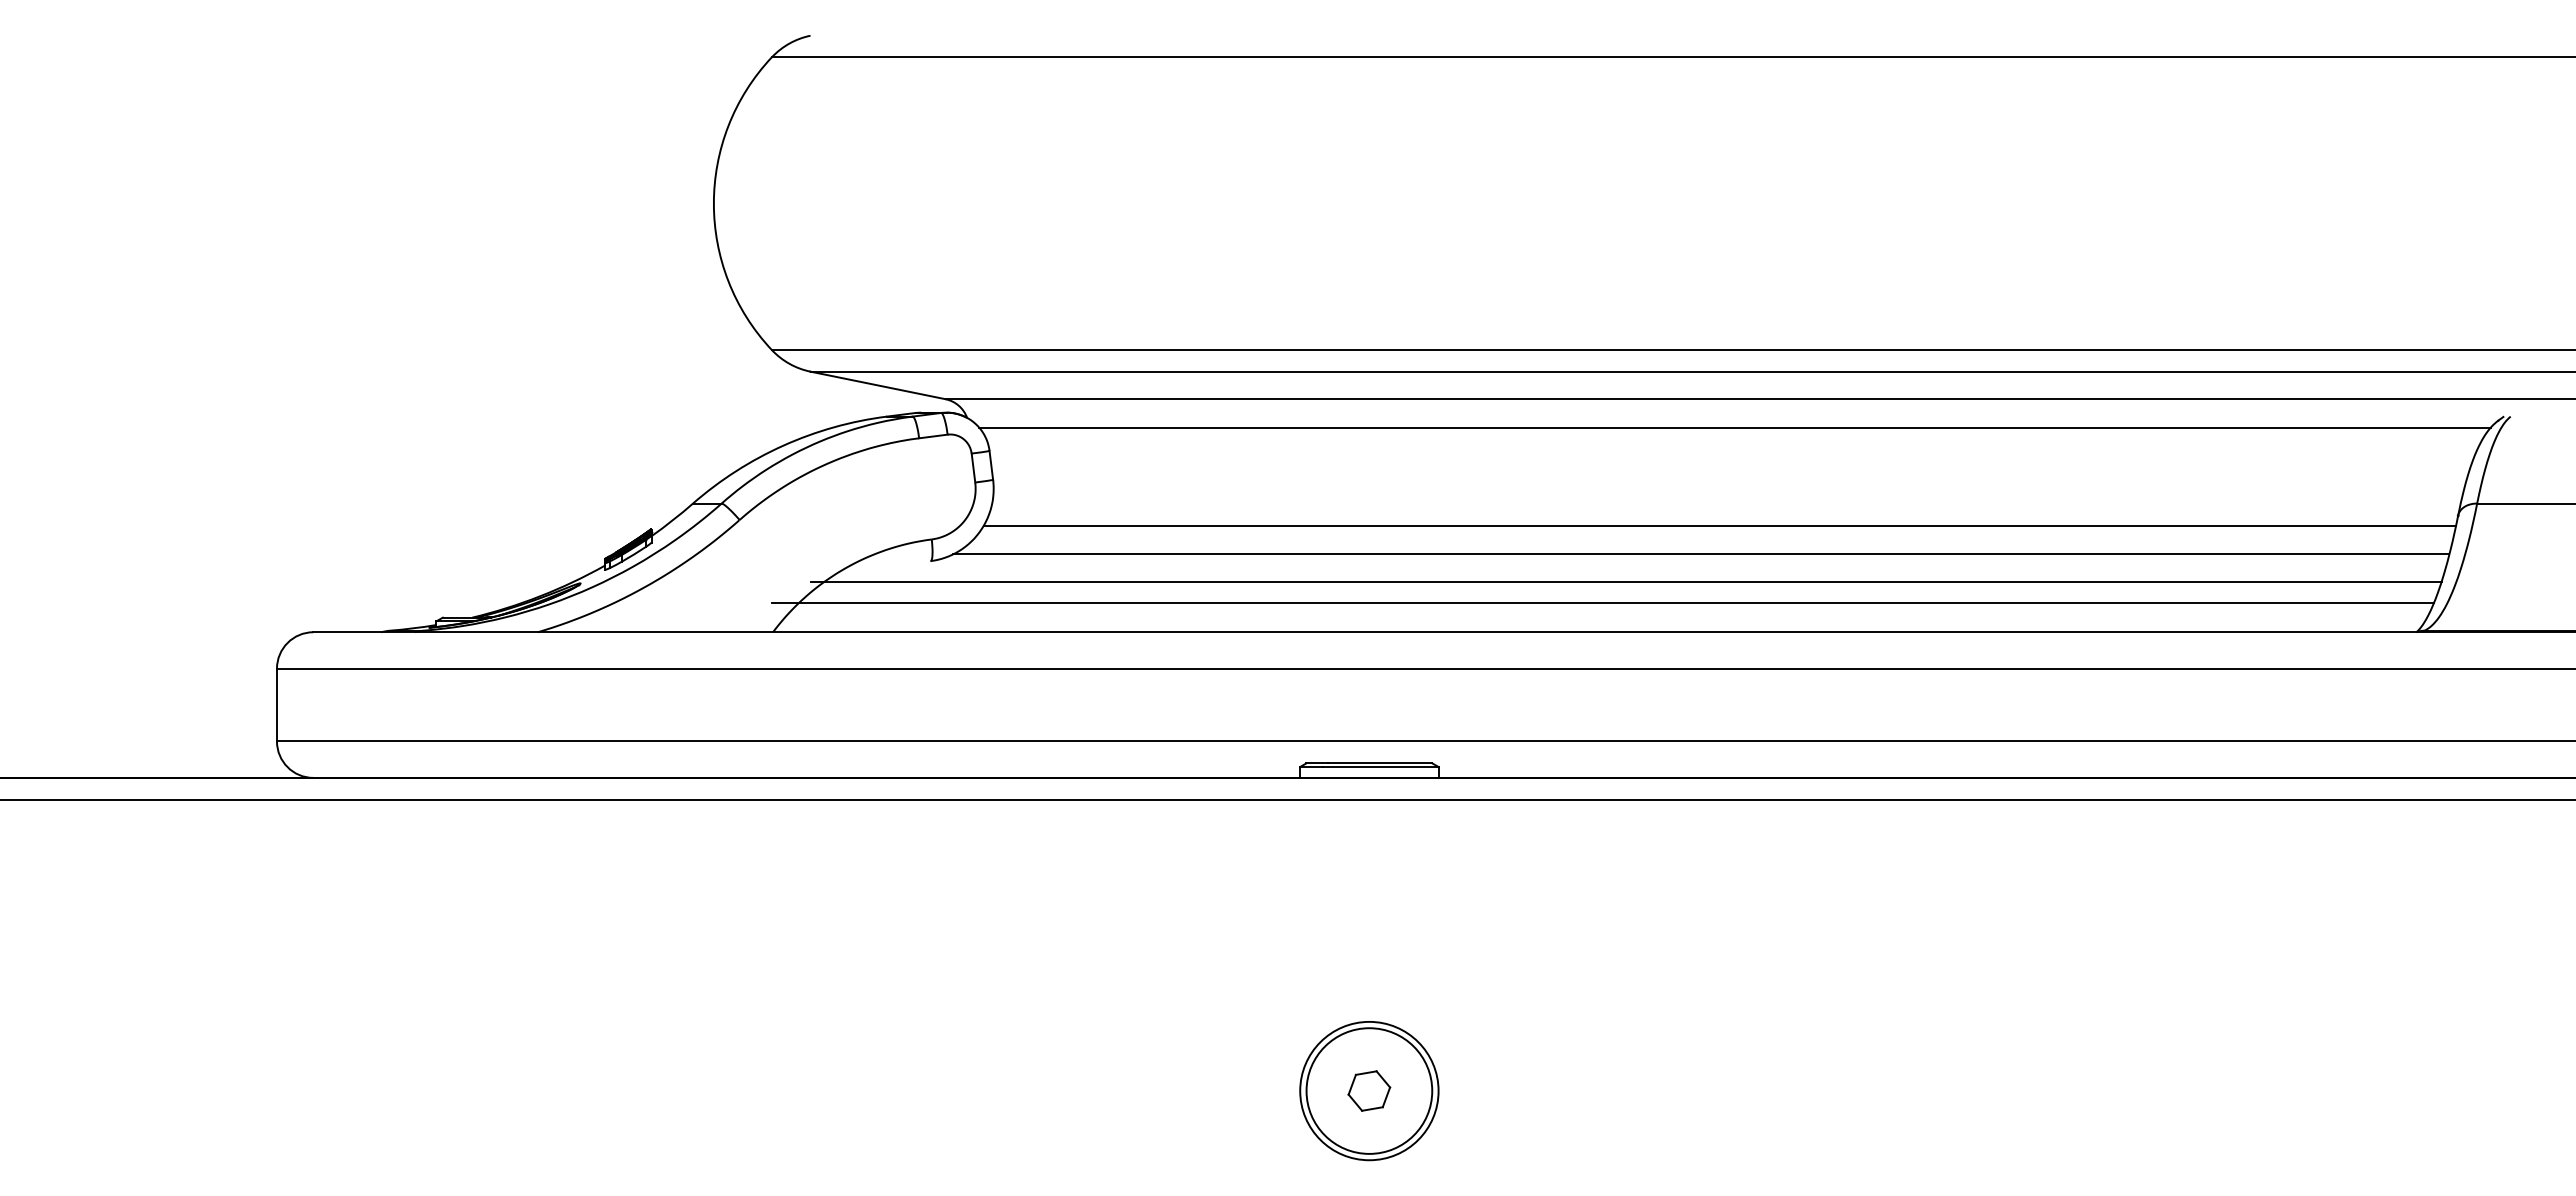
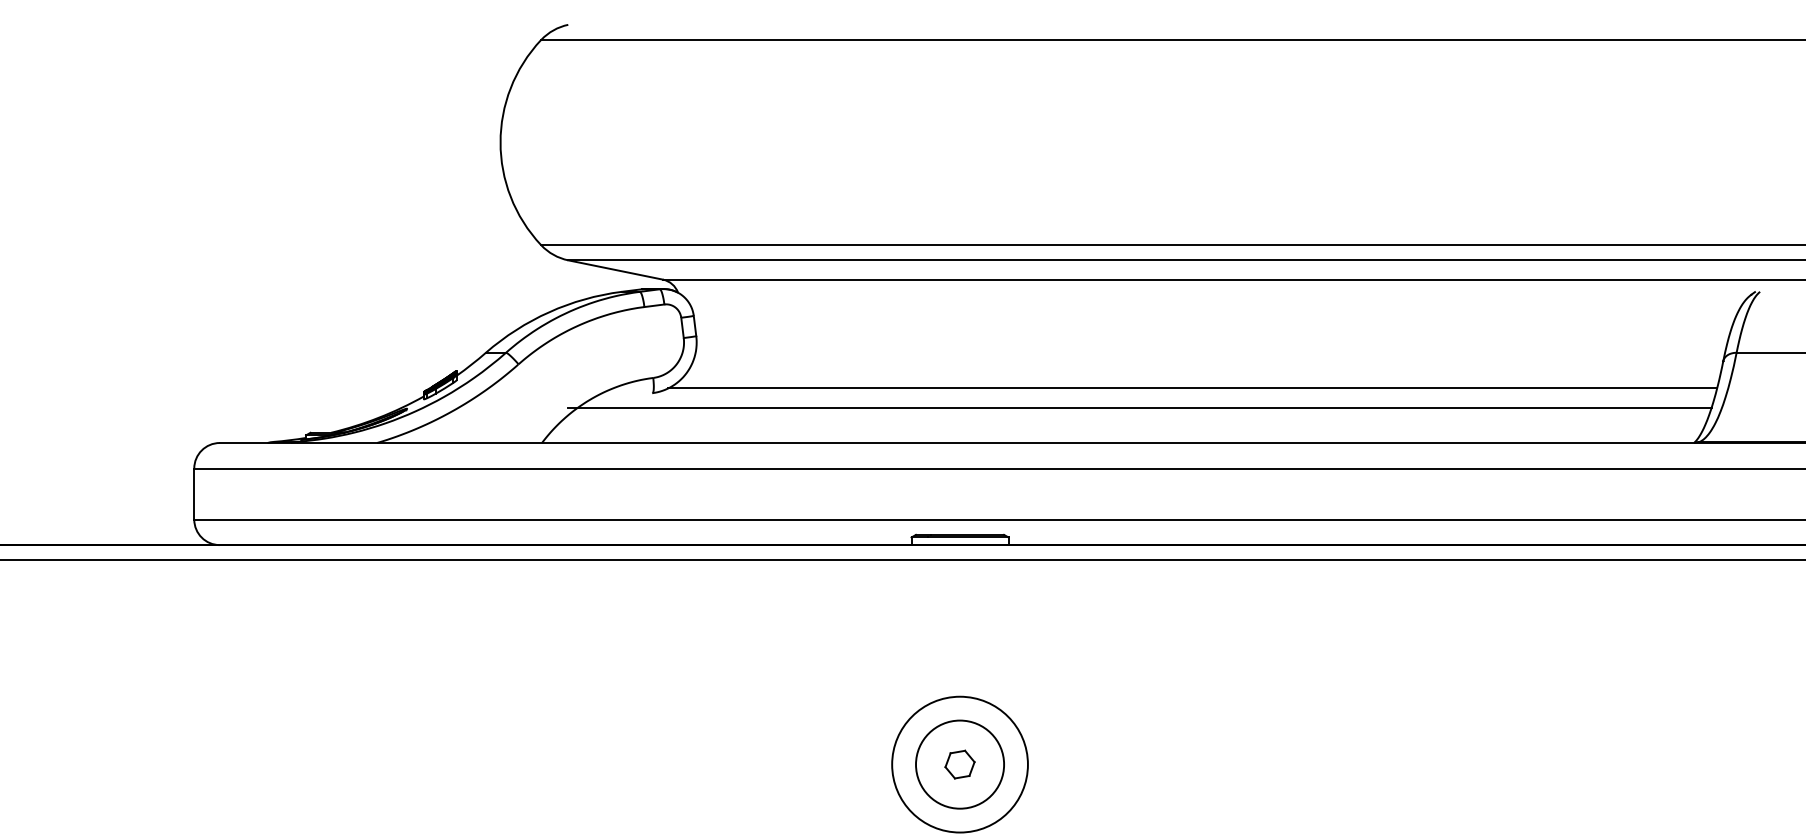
line: (1734, 427) -> (1215, 299), removed
line: (1719, 525) -> (1205, 368), removed
line: (1602, 603) -> (1123, 422), removed
circle: (1369, 1090) -> (960, 764), size x1.4

